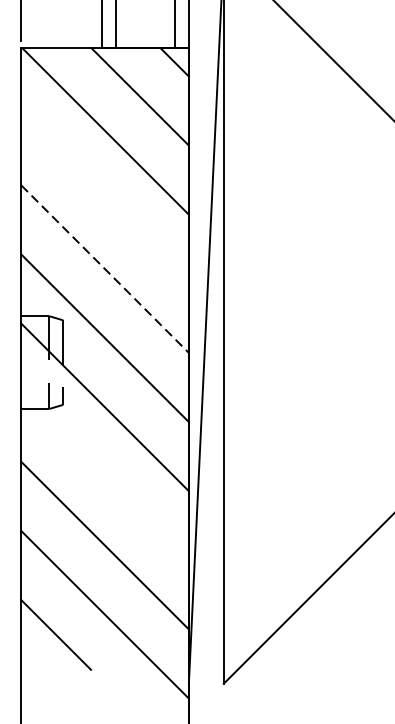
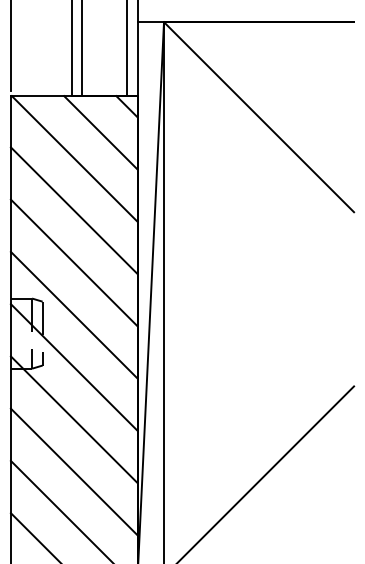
line: (104, 199) -> (73, 210), added
line: (105, 269) -> (74, 263), dashed -> solid
line: (104, 476) -> (73, 419), added

